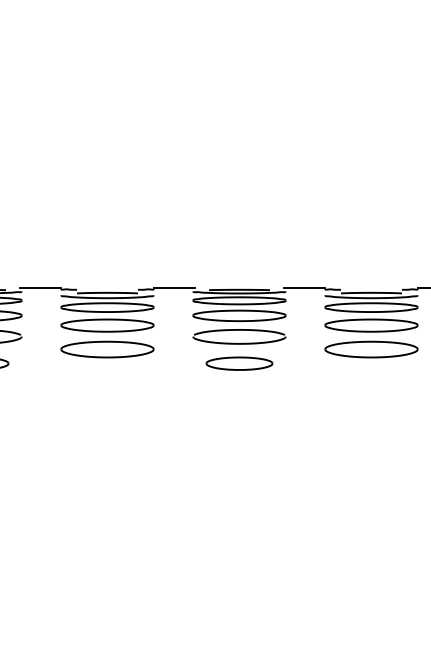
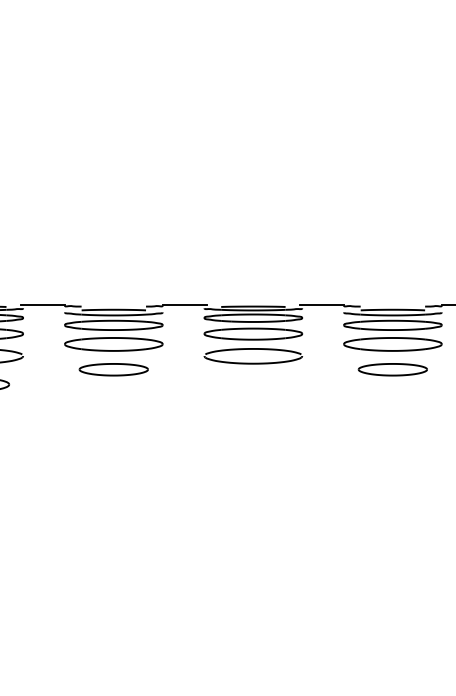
part: (107, 349) -> (113, 369), size x0.7
part: (371, 349) -> (392, 369), size x0.7
part: (239, 363) -> (253, 384), removed

